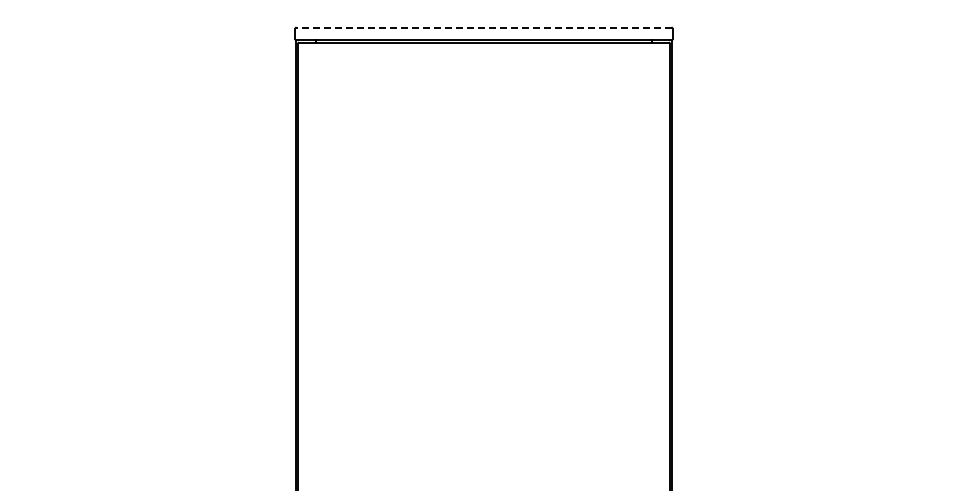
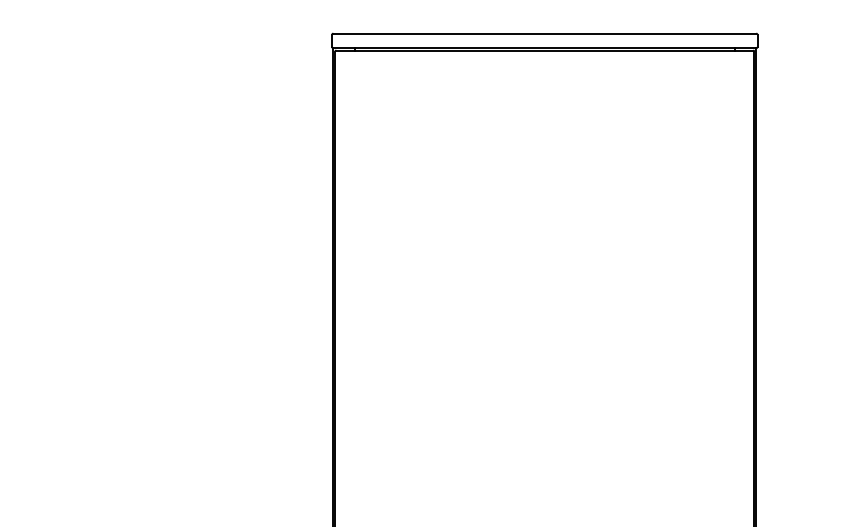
line: (484, 27) -> (545, 33), dashed -> solid

